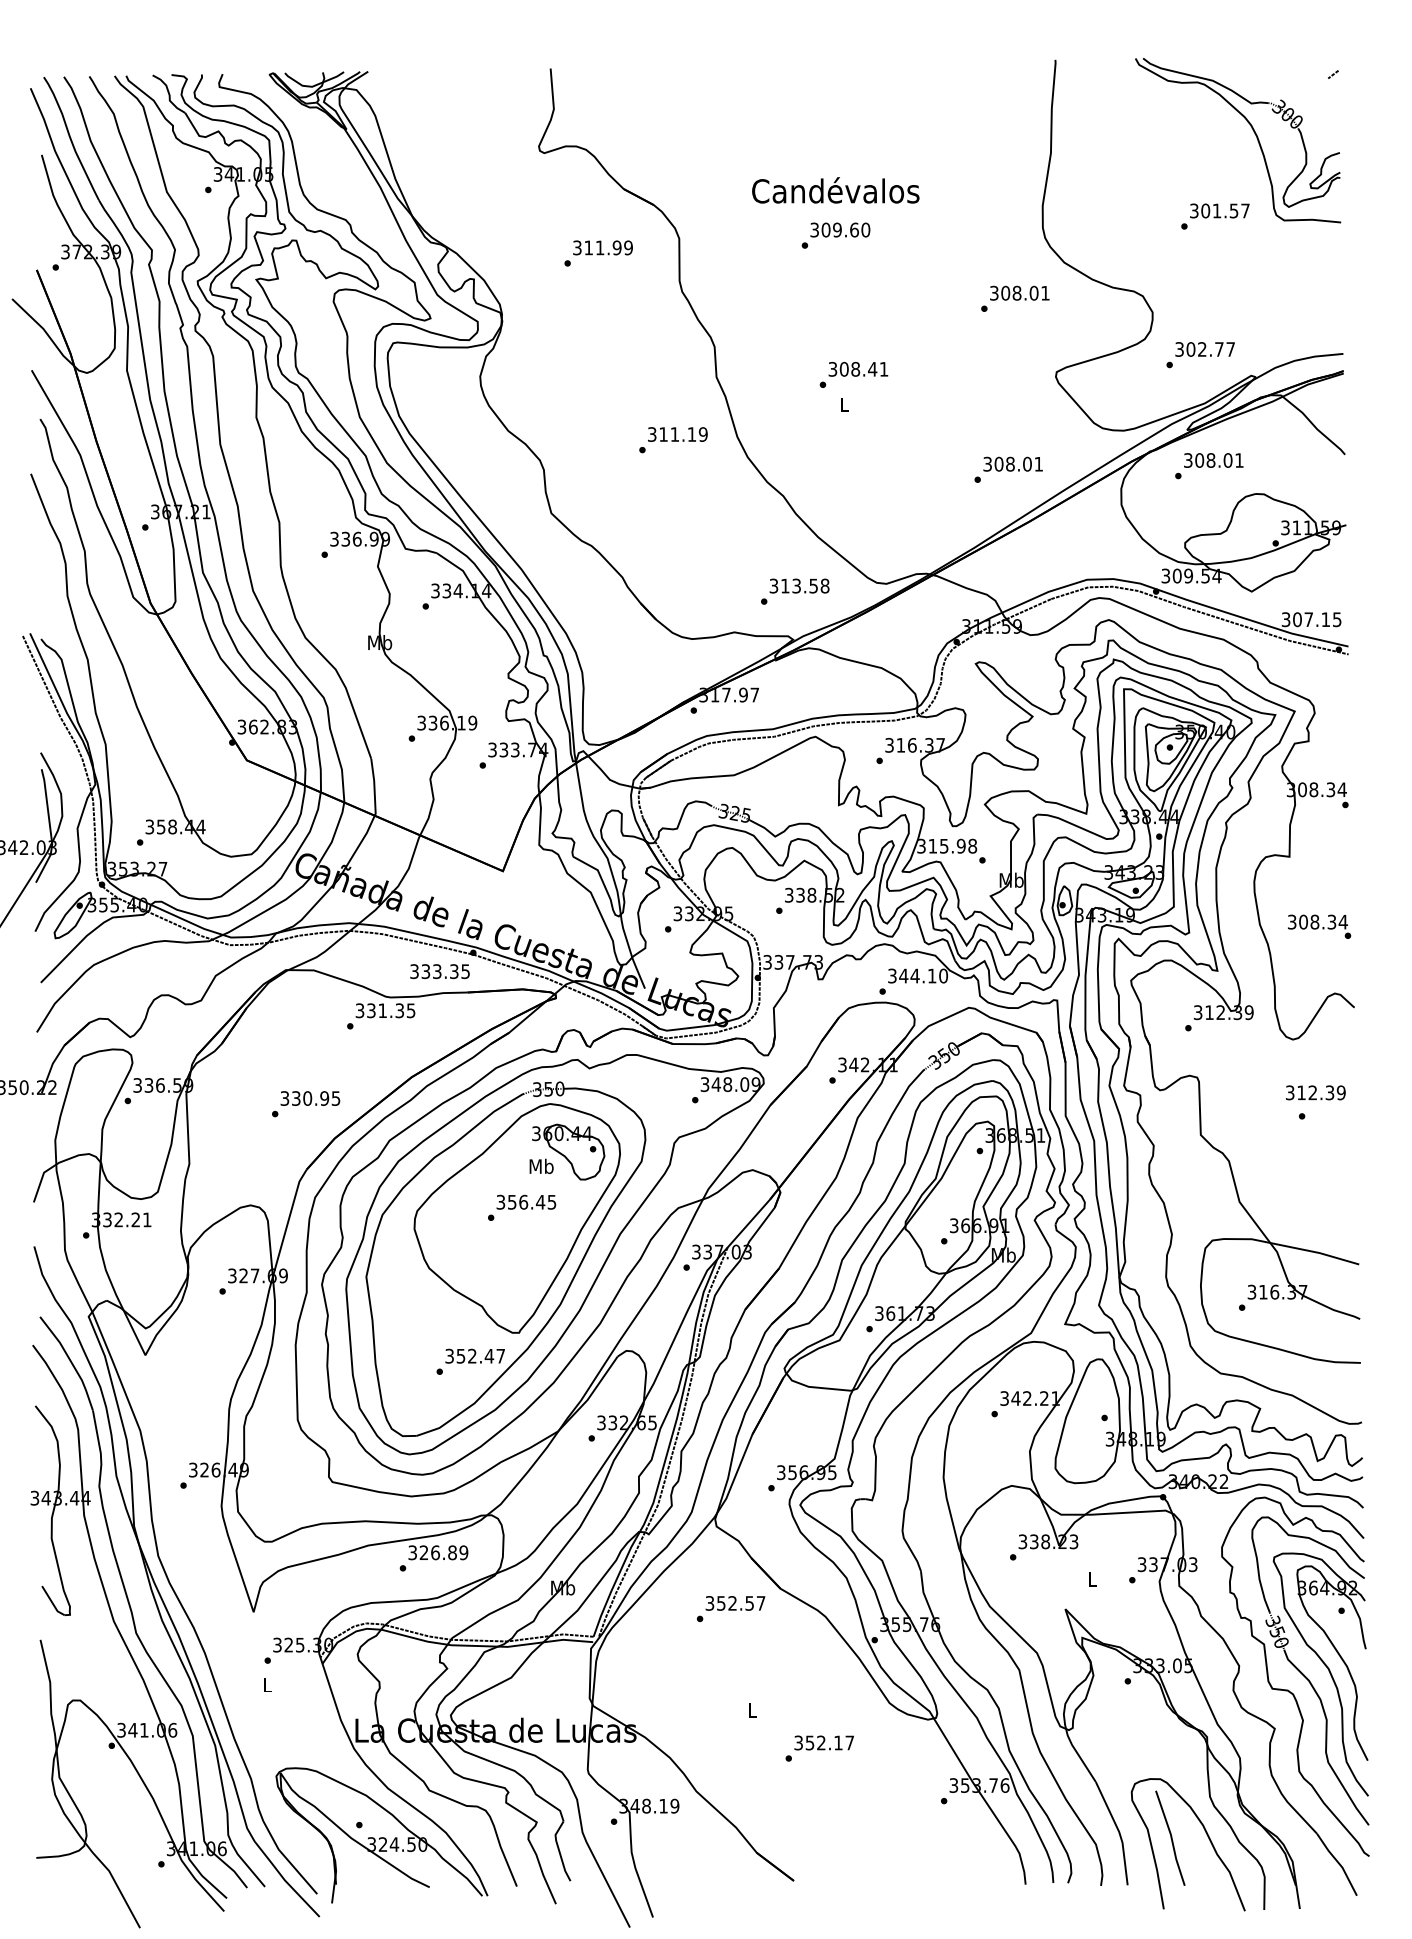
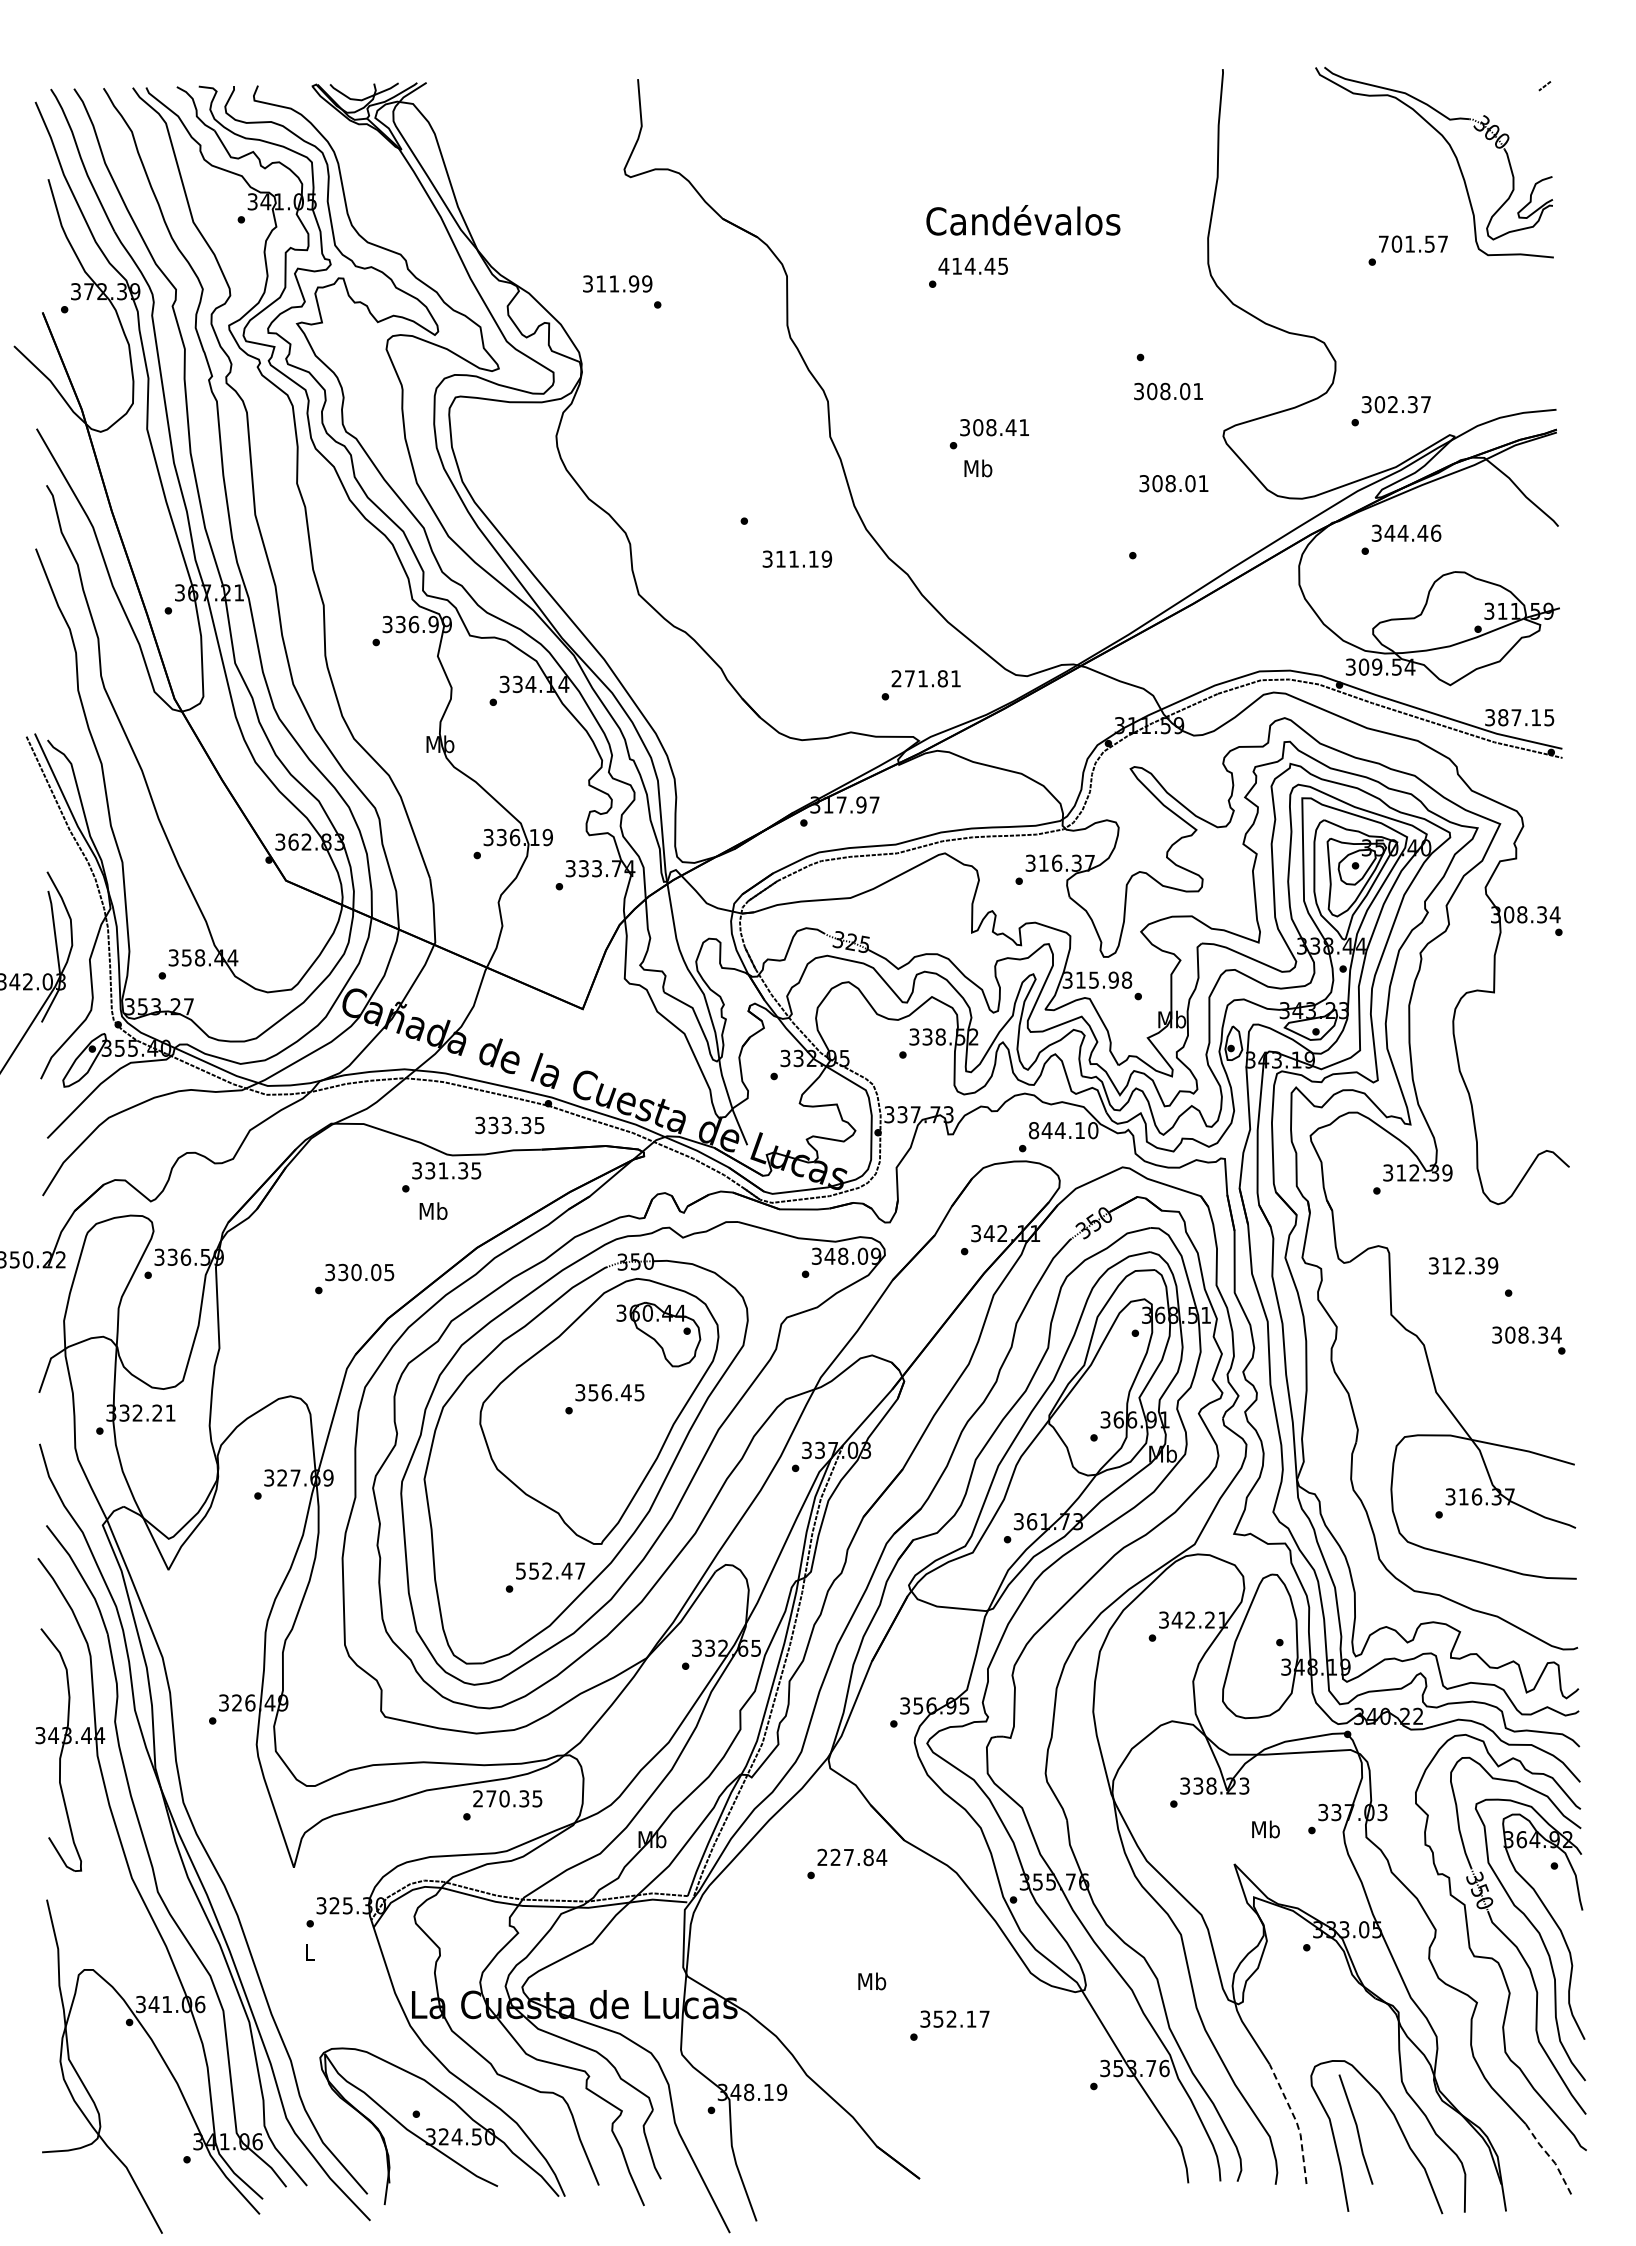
text: (835, 190) -> (1023, 220), moved
text: (1194, 210) -> (1383, 243), 301.57 -> 701.57
text: (840, 229) -> (973, 265), 309.60 -> 414.45
text: (602, 247) -> (617, 283), moved
text: (1019, 293) -> (1168, 391), moved
text: (1219, 349) -> (1412, 404), 302.77 -> 302.37
text: (844, 404) -> (978, 468), L -> Mb
text: (677, 433) -> (797, 558), moved
text: (1219, 459) -> (1412, 532), 308.01 -> 344.46
text: (1012, 464) -> (1173, 483), moved
text: (799, 585) -> (926, 678), 313.58 -> 271.81
text: (1297, 619) -> (1503, 717), 307.15 -> 387.15
text: (1319, 926) -> (1528, 1340), moved
text: (891, 975) -> (1033, 1130), 344.10 -> 844.10
text: (1315, 1092) -> (1463, 1265), moved
text: (324, 1098) -> (376, 1272), 330.95 -> 330.05
text: (541, 1165) -> (433, 1210), moved
text: (449, 1355) -> (520, 1570), 352.47 -> 552.47
text: (438, 1552) -> (507, 1798), 326.89 -> 270.35
text: (1092, 1579) -> (1265, 1829), L -> Mb
text: (735, 1603) -> (852, 1857), 352.57 -> 227.84
text: (753, 1710) -> (872, 1981), L -> Mb
line: (1118, 1832) -> (1296, 2122), solid -> dashed
line: (1339, 1863) -> (1551, 2158), solid -> dashed

